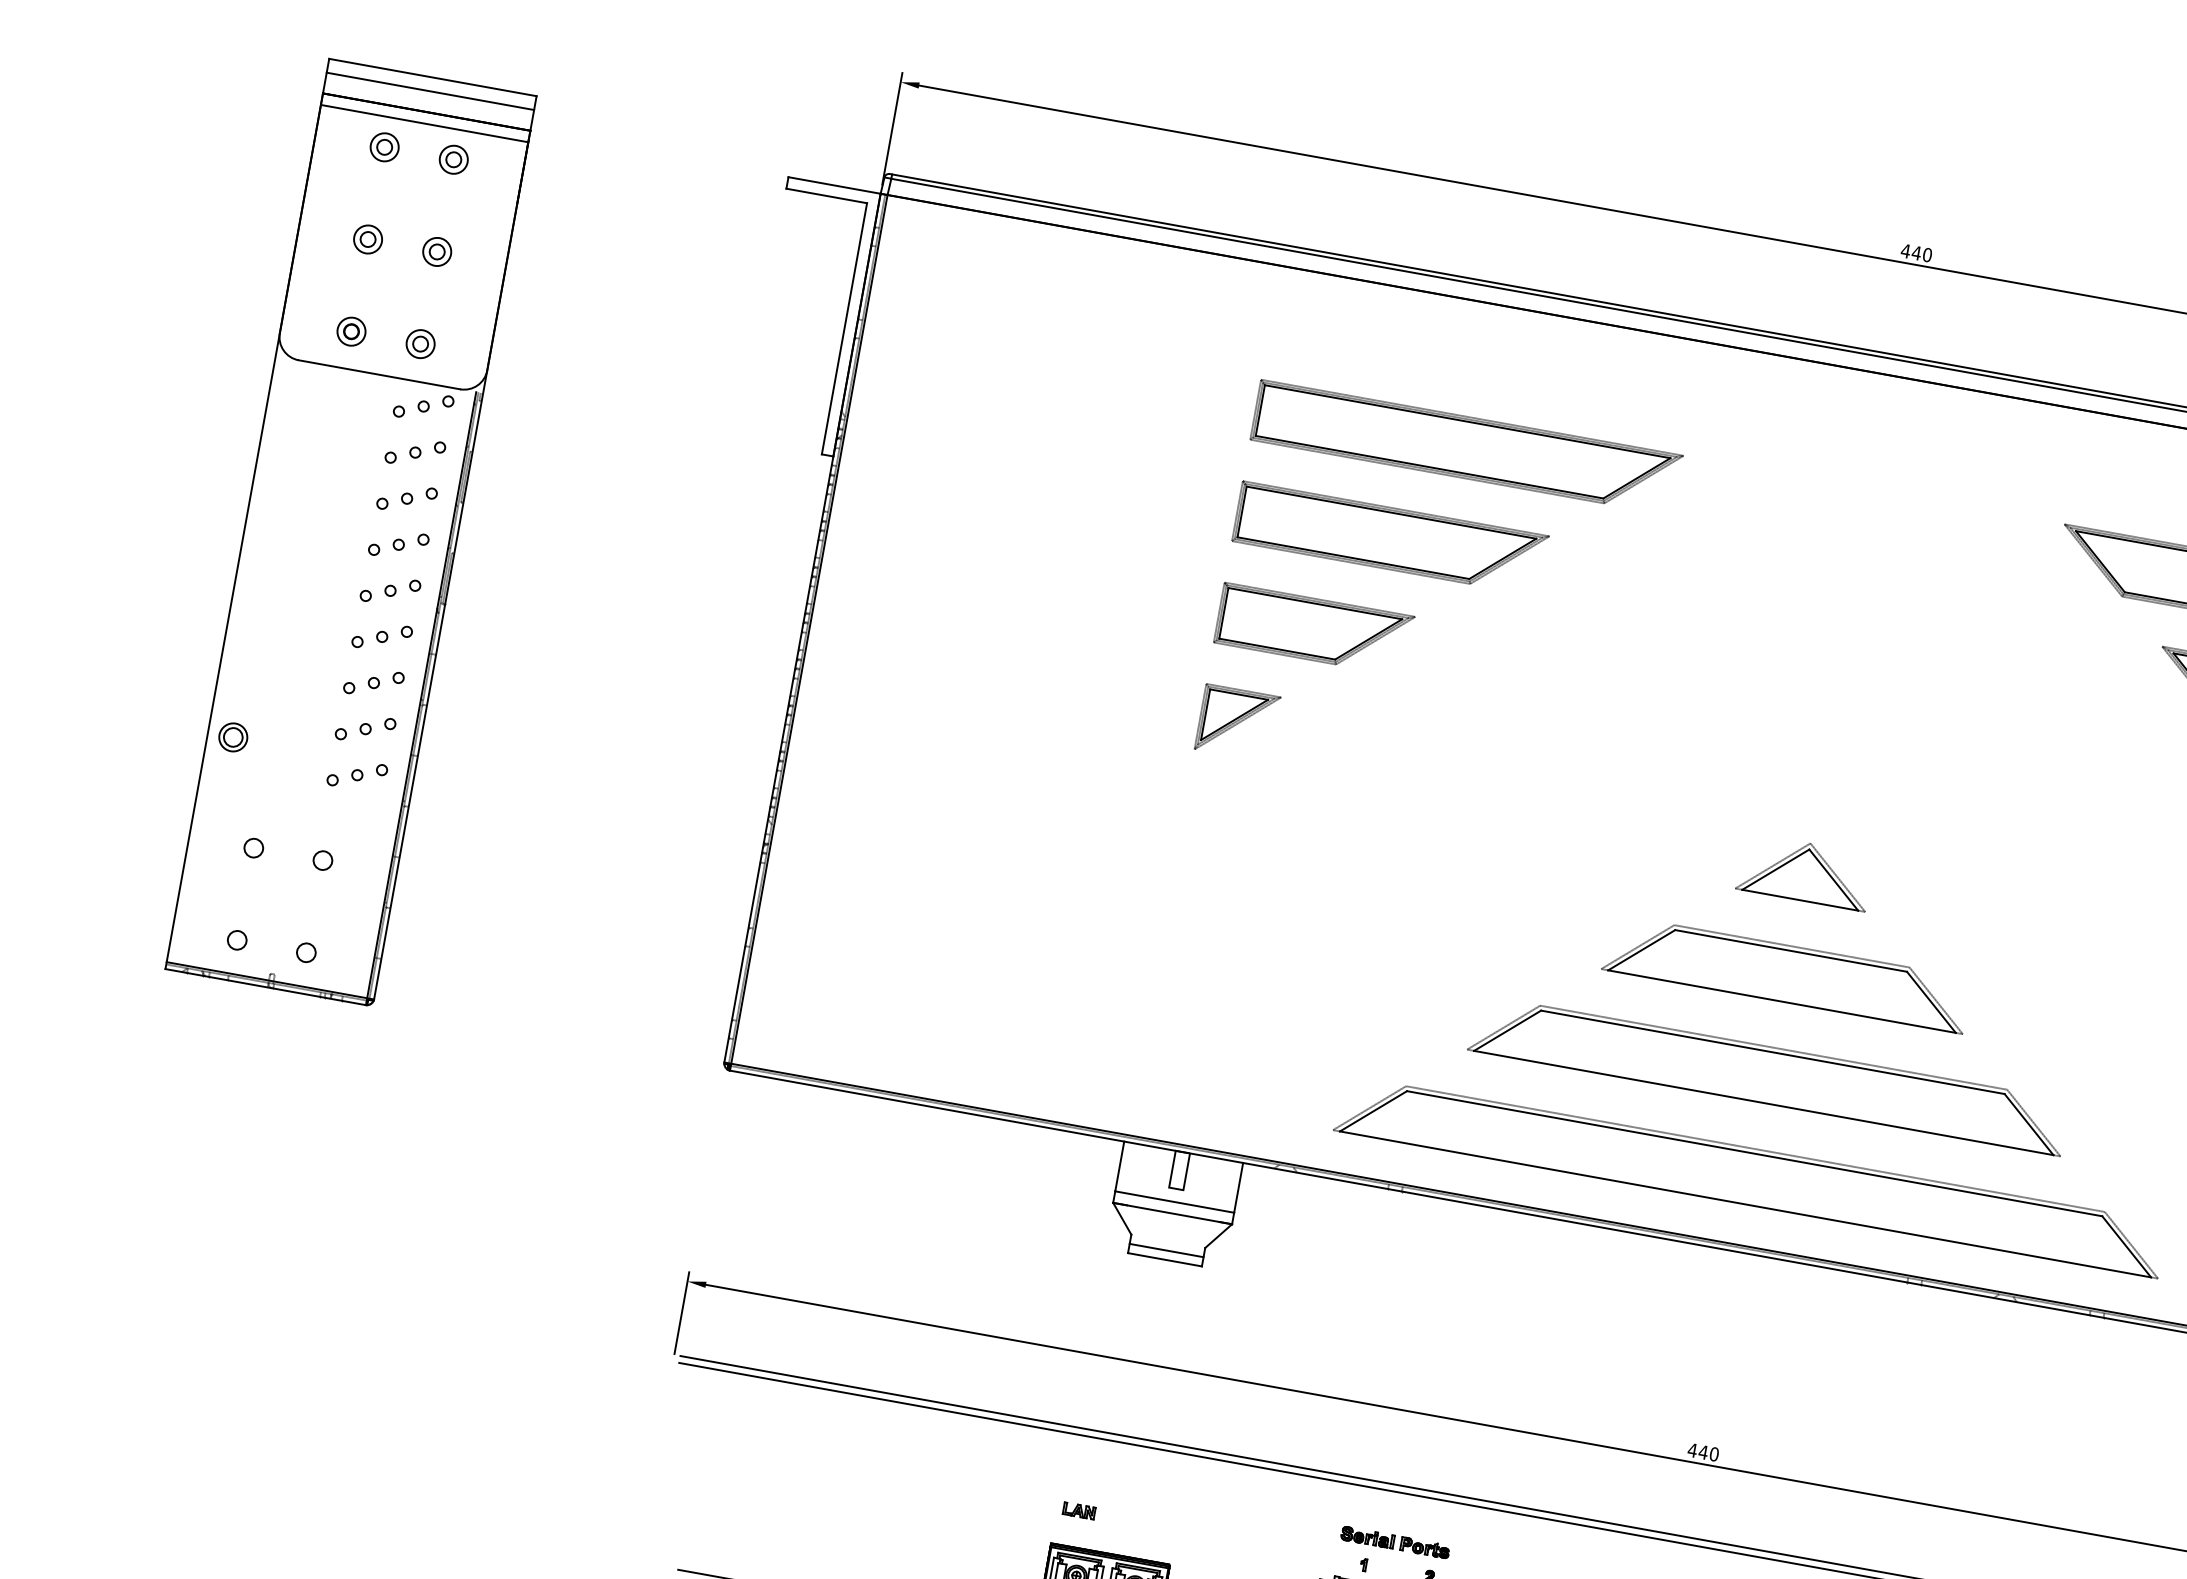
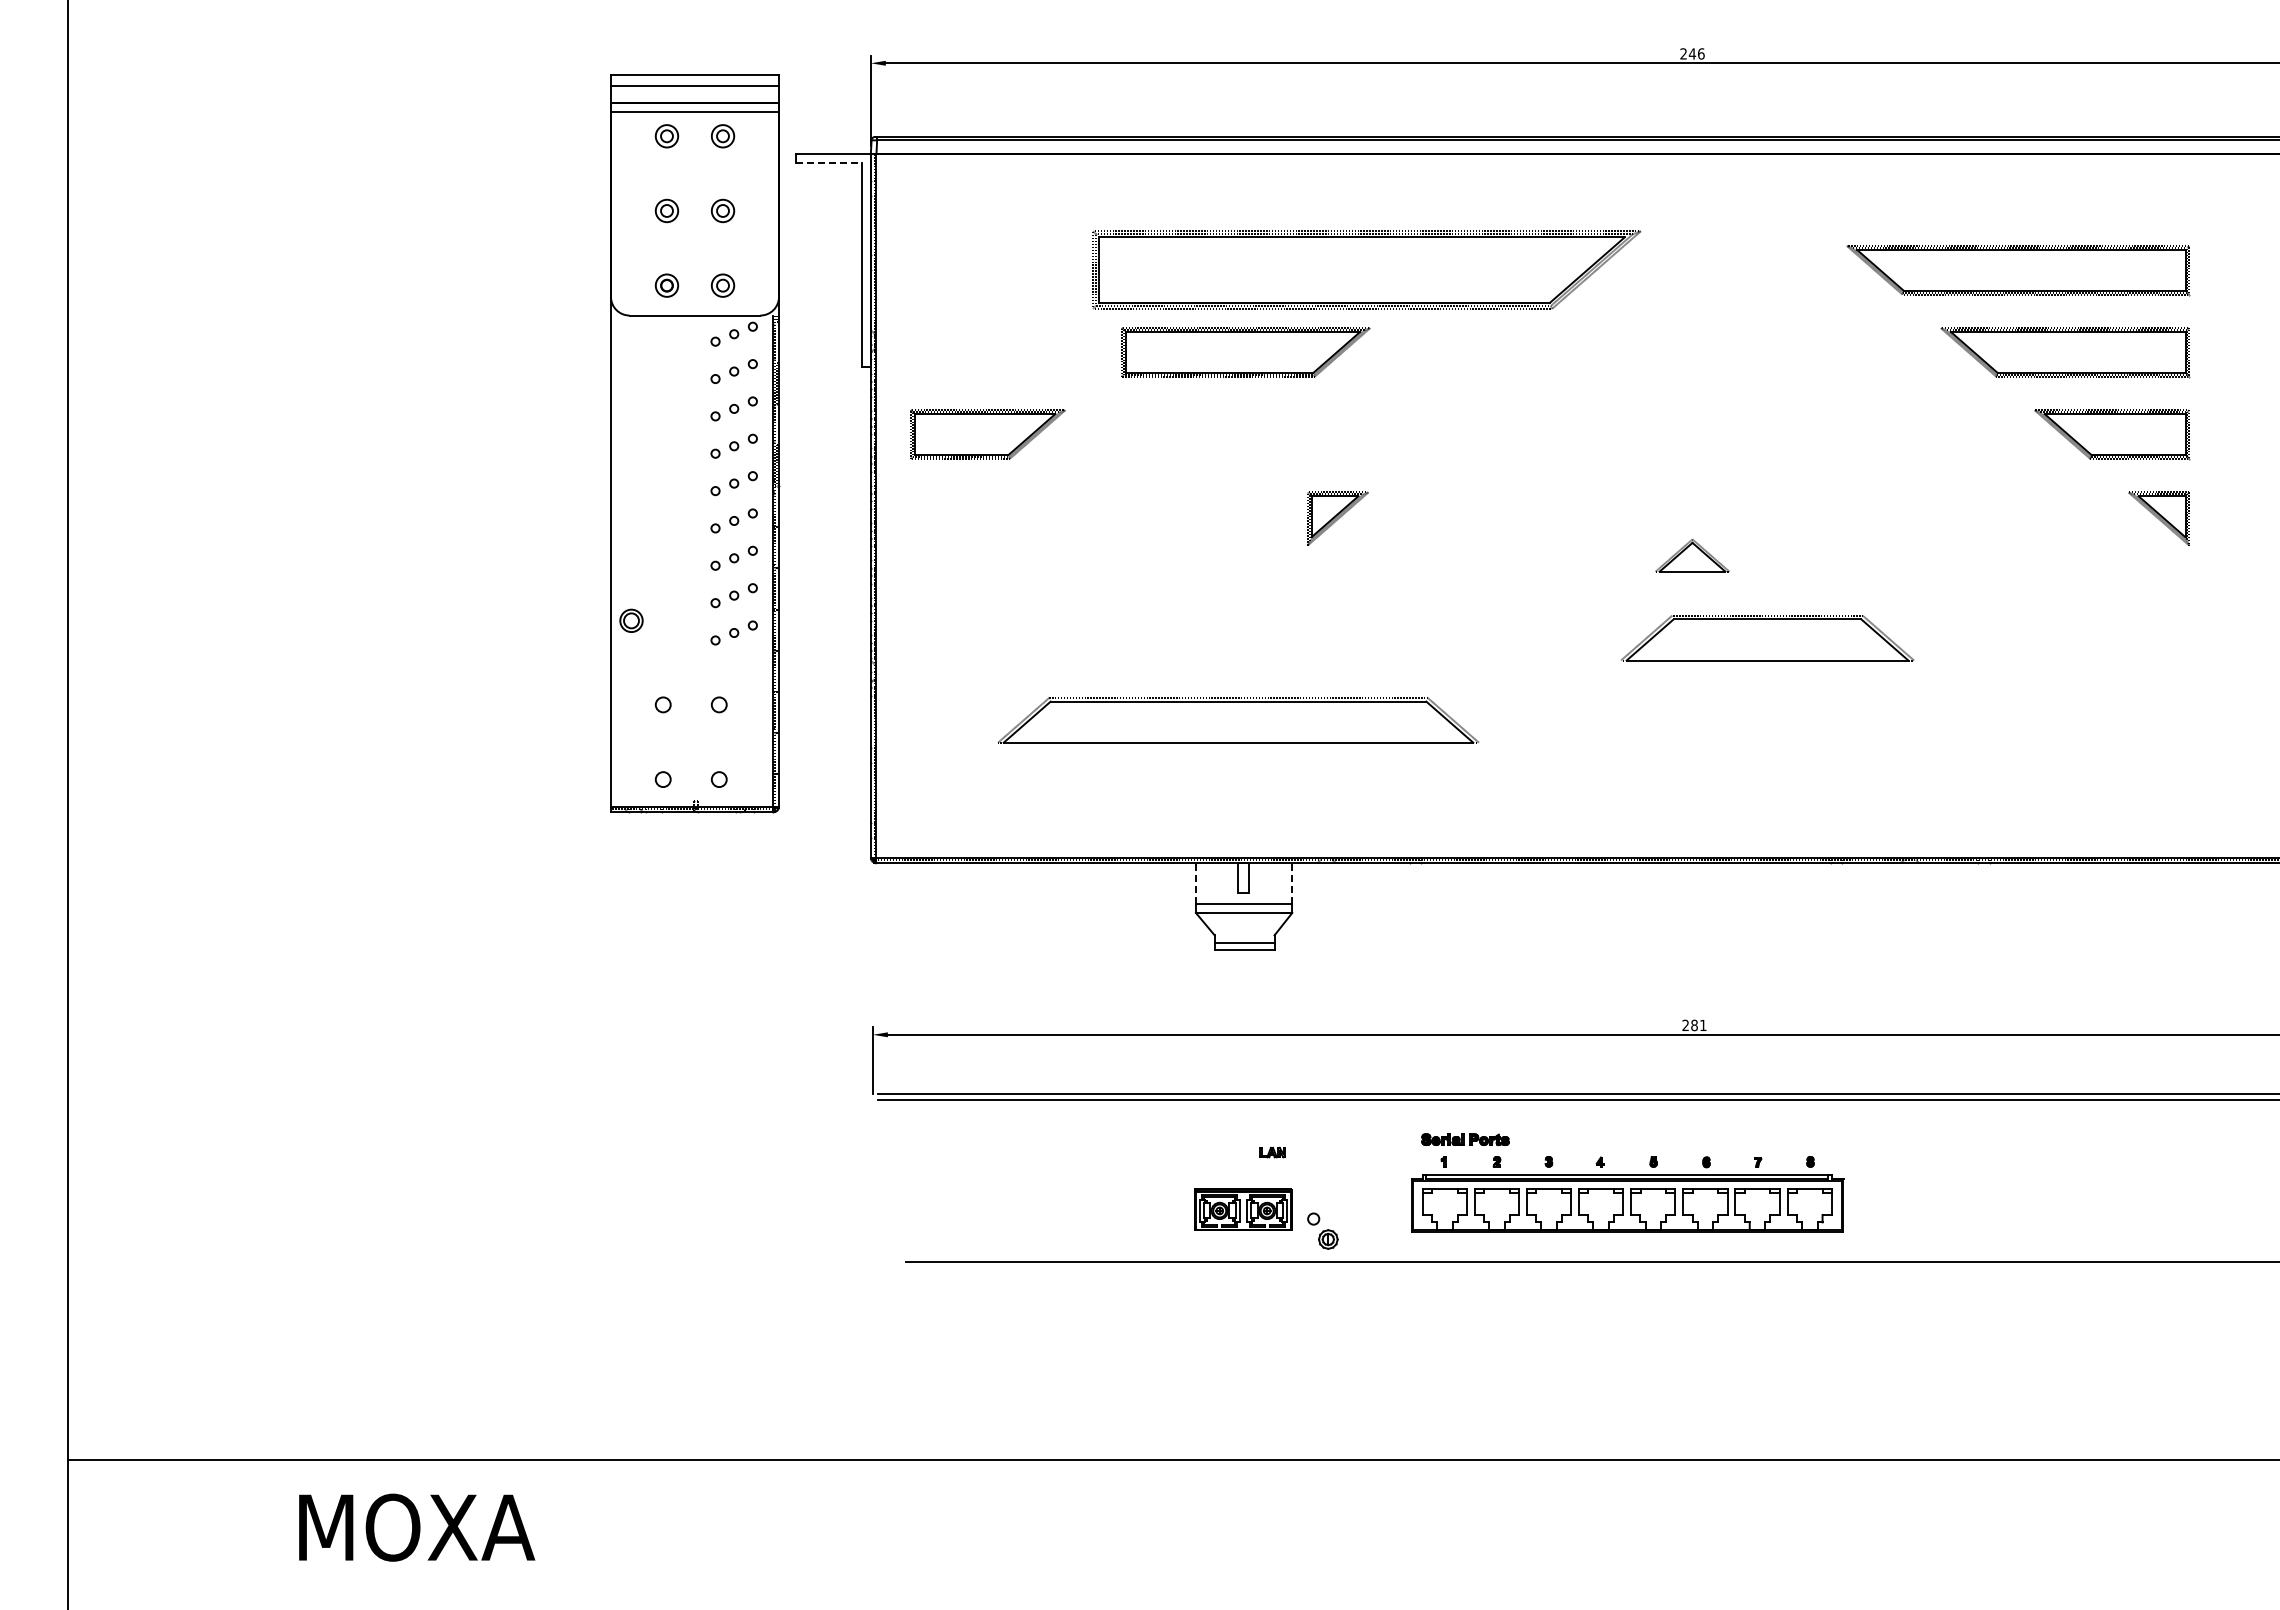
line: (826, 196) -> (828, 163), solid -> dashed
text: (1916, 252) -> (1692, 53), 440 -> 246
part: (1466, 447) -> (1366, 270), size x1.6
part: (351, 532) -> (695, 443), moved
part: (1390, 538) -> (1245, 352), moved
part: (1313, 629) -> (987, 434), moved
part: (1237, 722) -> (1337, 518), moved
part: (1805, 872) -> (1692, 555), size x0.7
part: (1786, 974) -> (1767, 638), moved
part: (1768, 1075) -> (1238, 720), moved
line: (1119, 1165) -> (1195, 882), solid -> dashed
part: (1750, 1176) -> (1692, 802), removed
line: (1239, 1186) -> (1292, 882), solid -> dashed
text: (1703, 1452) -> (1694, 1025), 440 -> 281
part: (1078, 1510) -> (1272, 1152), moved

